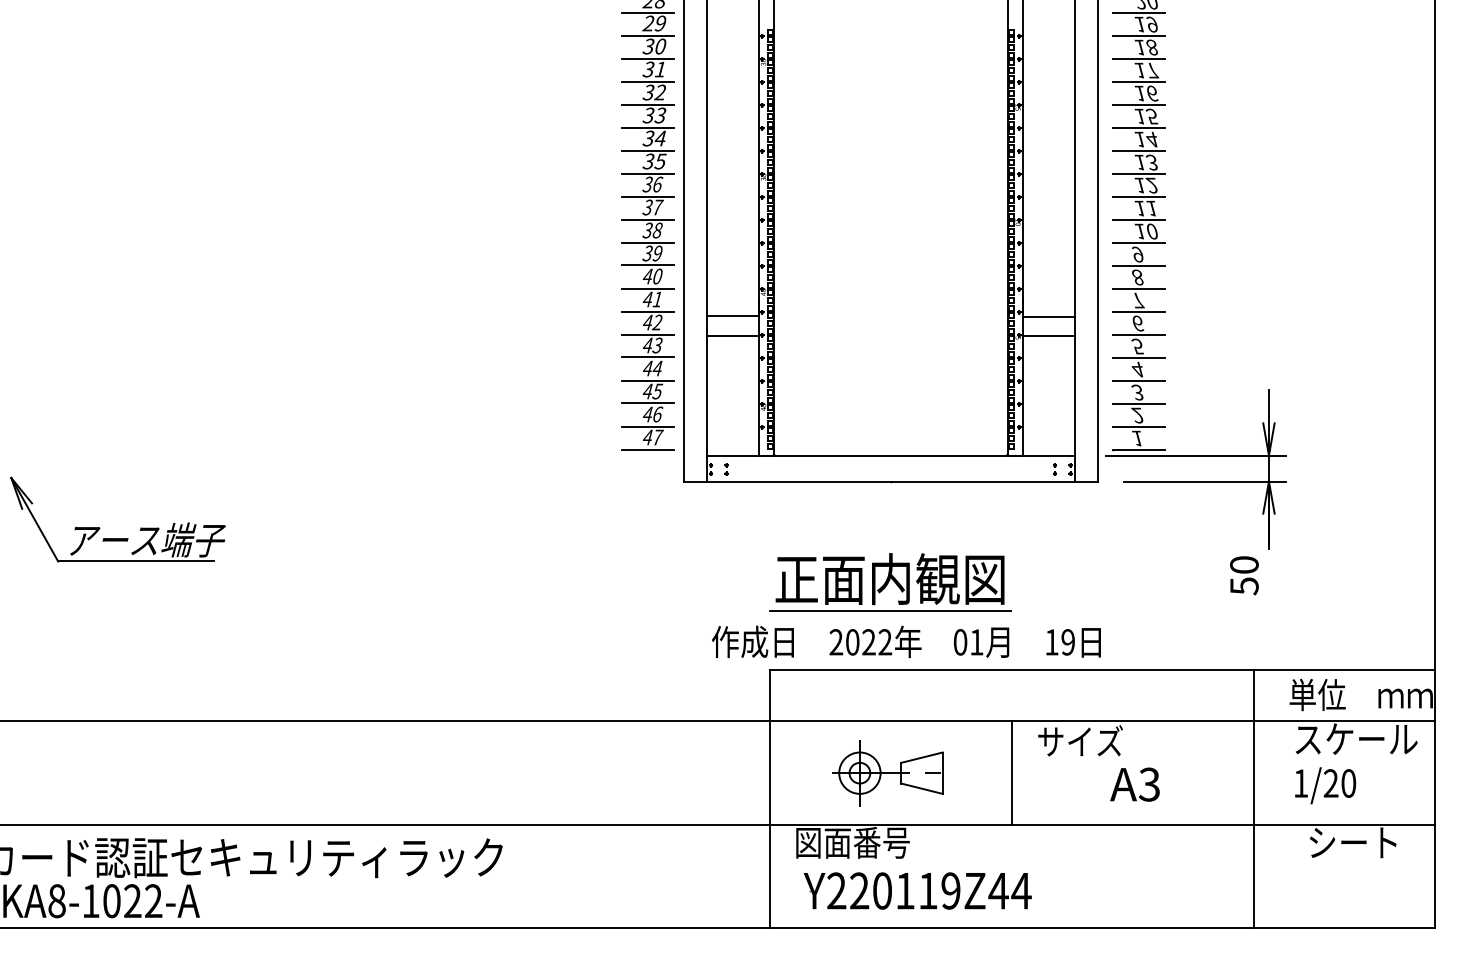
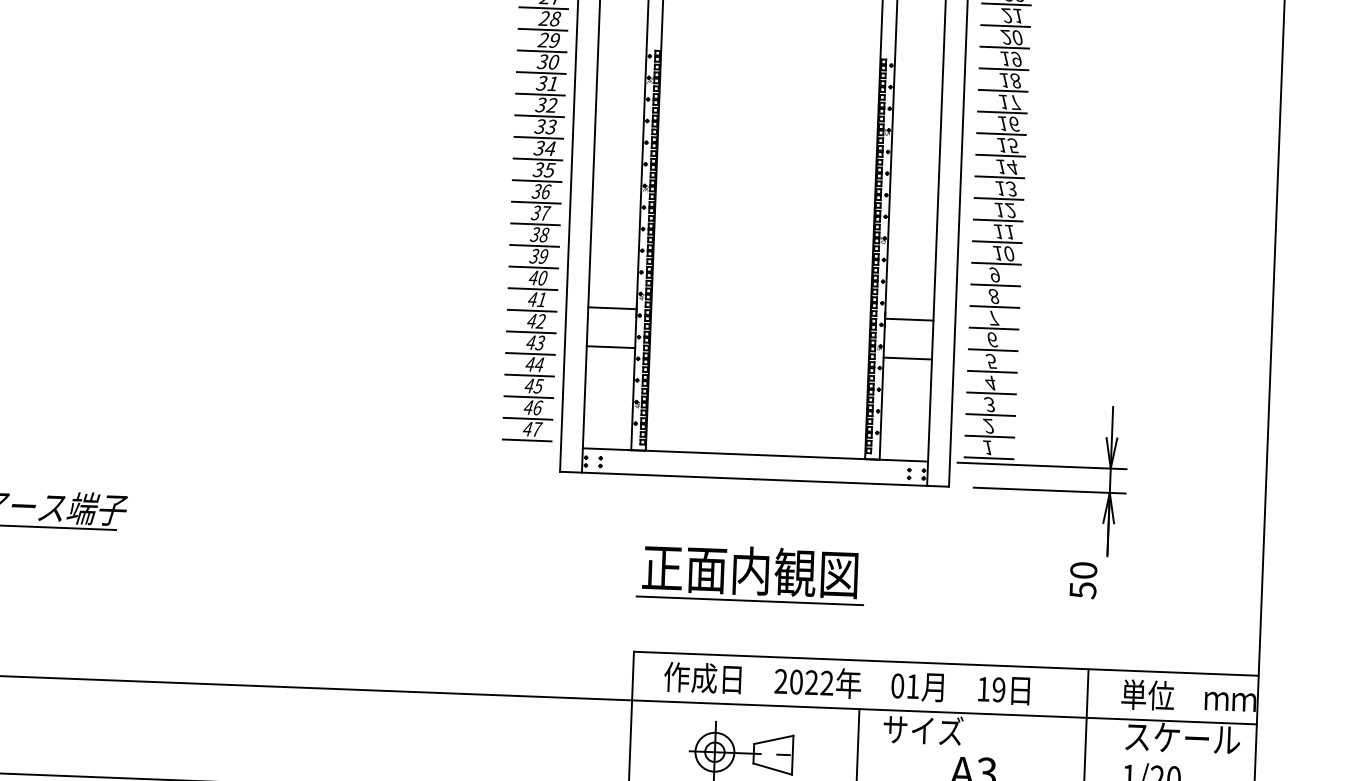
line: (732, 315) -> (610, 346), moved
line: (1048, 316) -> (907, 358), moved
line: (732, 335) -> (612, 308), moved
line: (1048, 335) -> (909, 319), moved
text: (906, 641) -> (847, 683), moved

